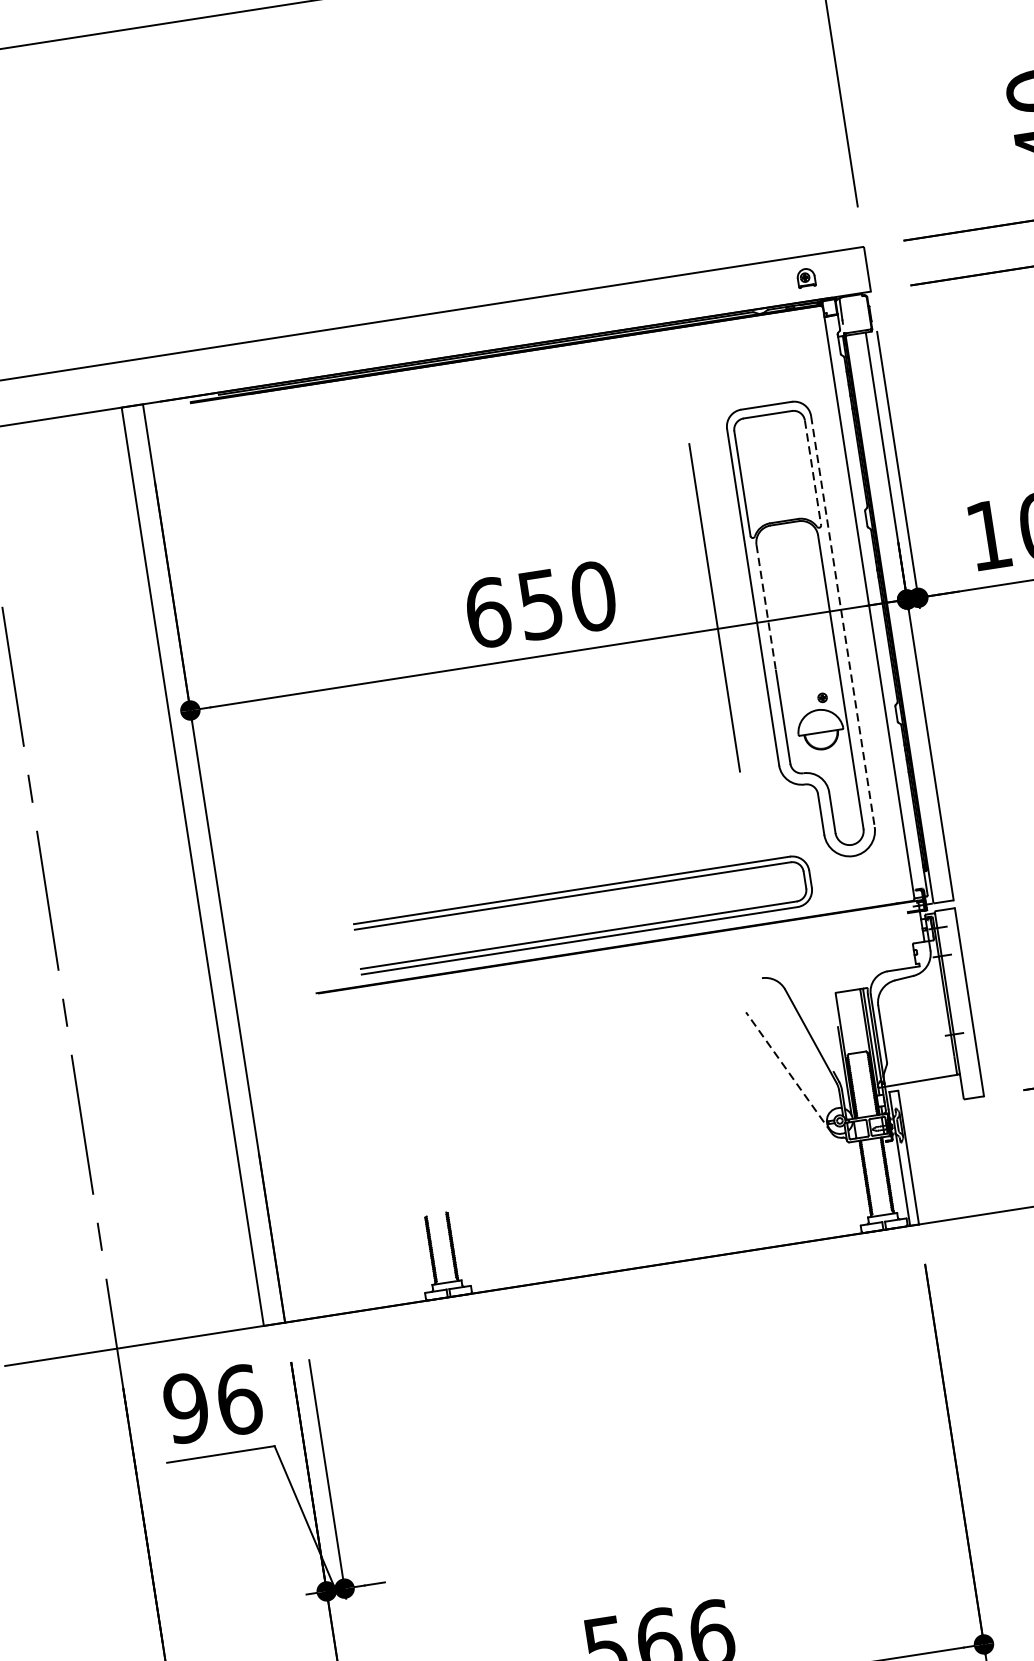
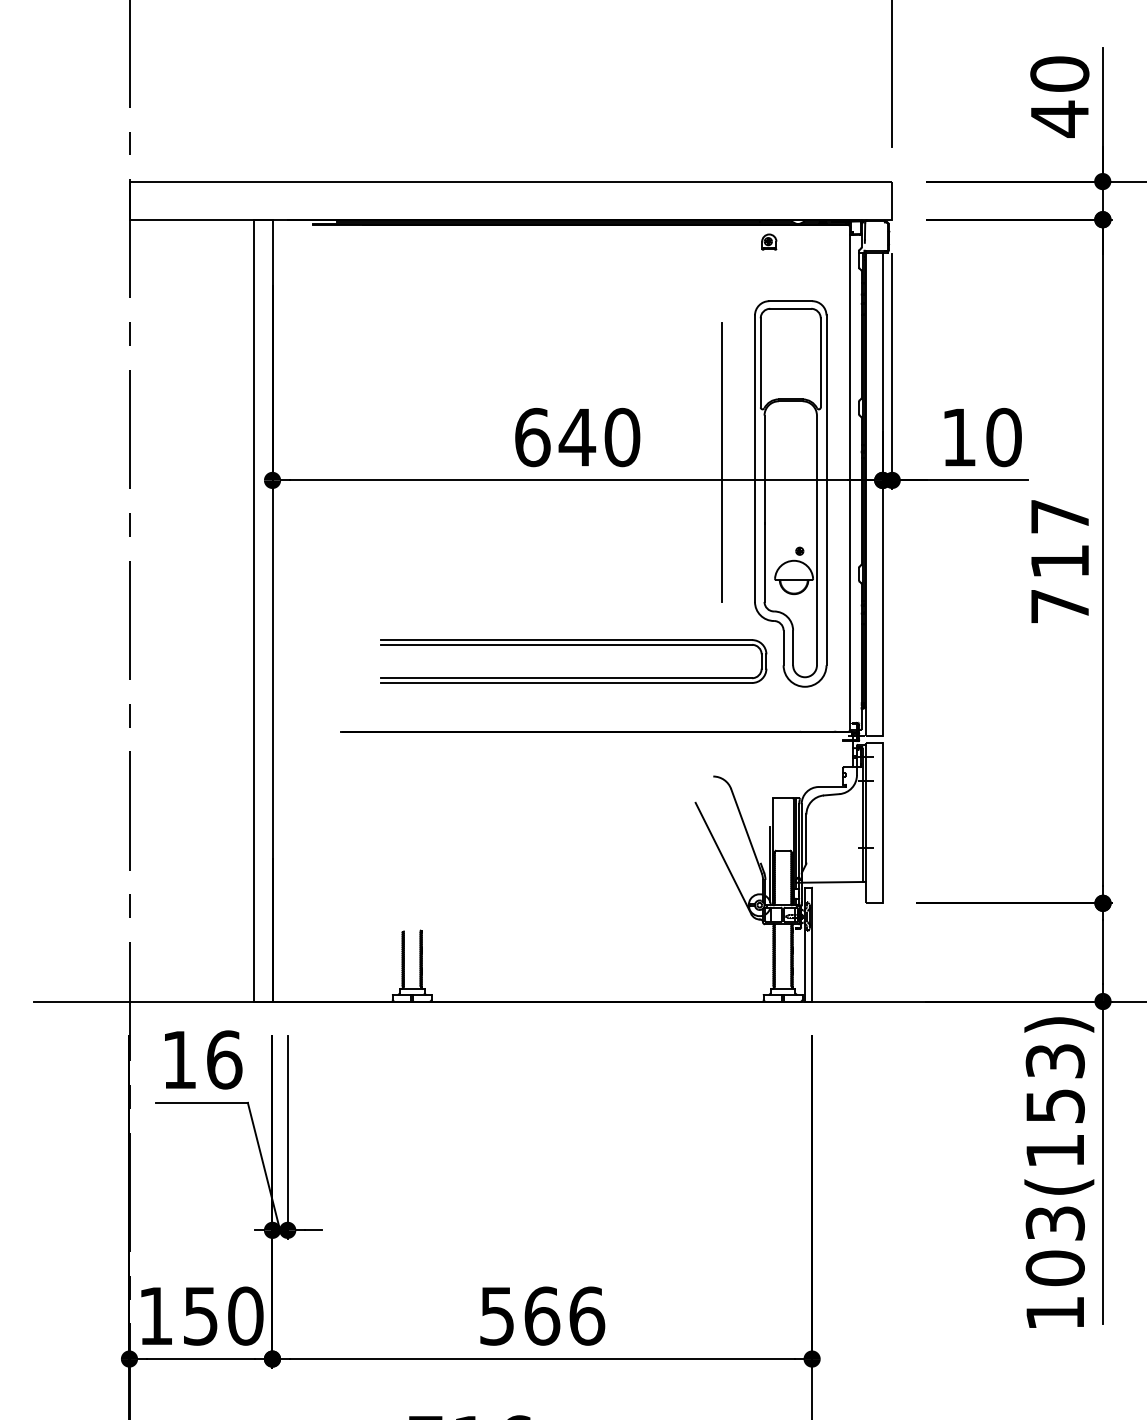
part: (806, 277) -> (769, 241), moved
line: (812, 472) -> (820, 362), dashed -> solid
text: (540, 605) -> (577, 438), 650 -> 640
line: (766, 609) -> (764, 470), dashed -> solid
line: (842, 621) -> (826, 490), dashed -> solid
part: (581, 895) -> (573, 645), moved
line: (788, 1072) -> (723, 858), dashed -> solid
text: (186, 1407) -> (179, 1059), 96 -> 16

